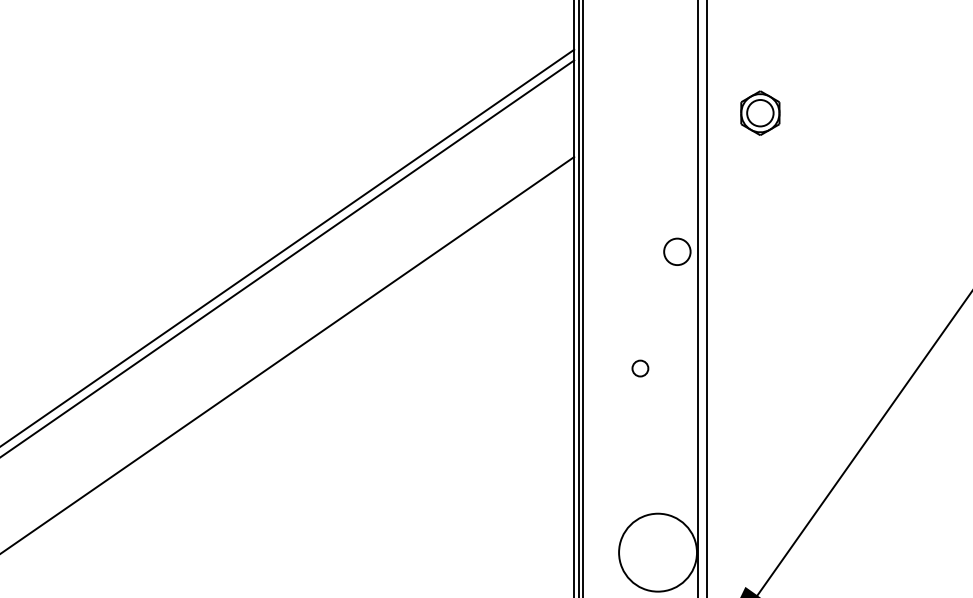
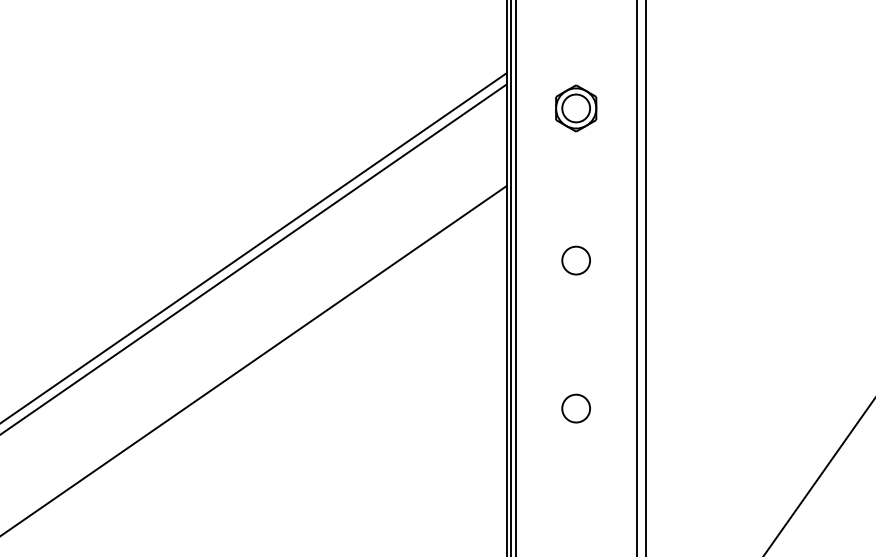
part: (760, 112) -> (576, 107), moved
circle: (677, 251) -> (576, 260), moved
circle: (640, 368) -> (576, 408), size x1.67

